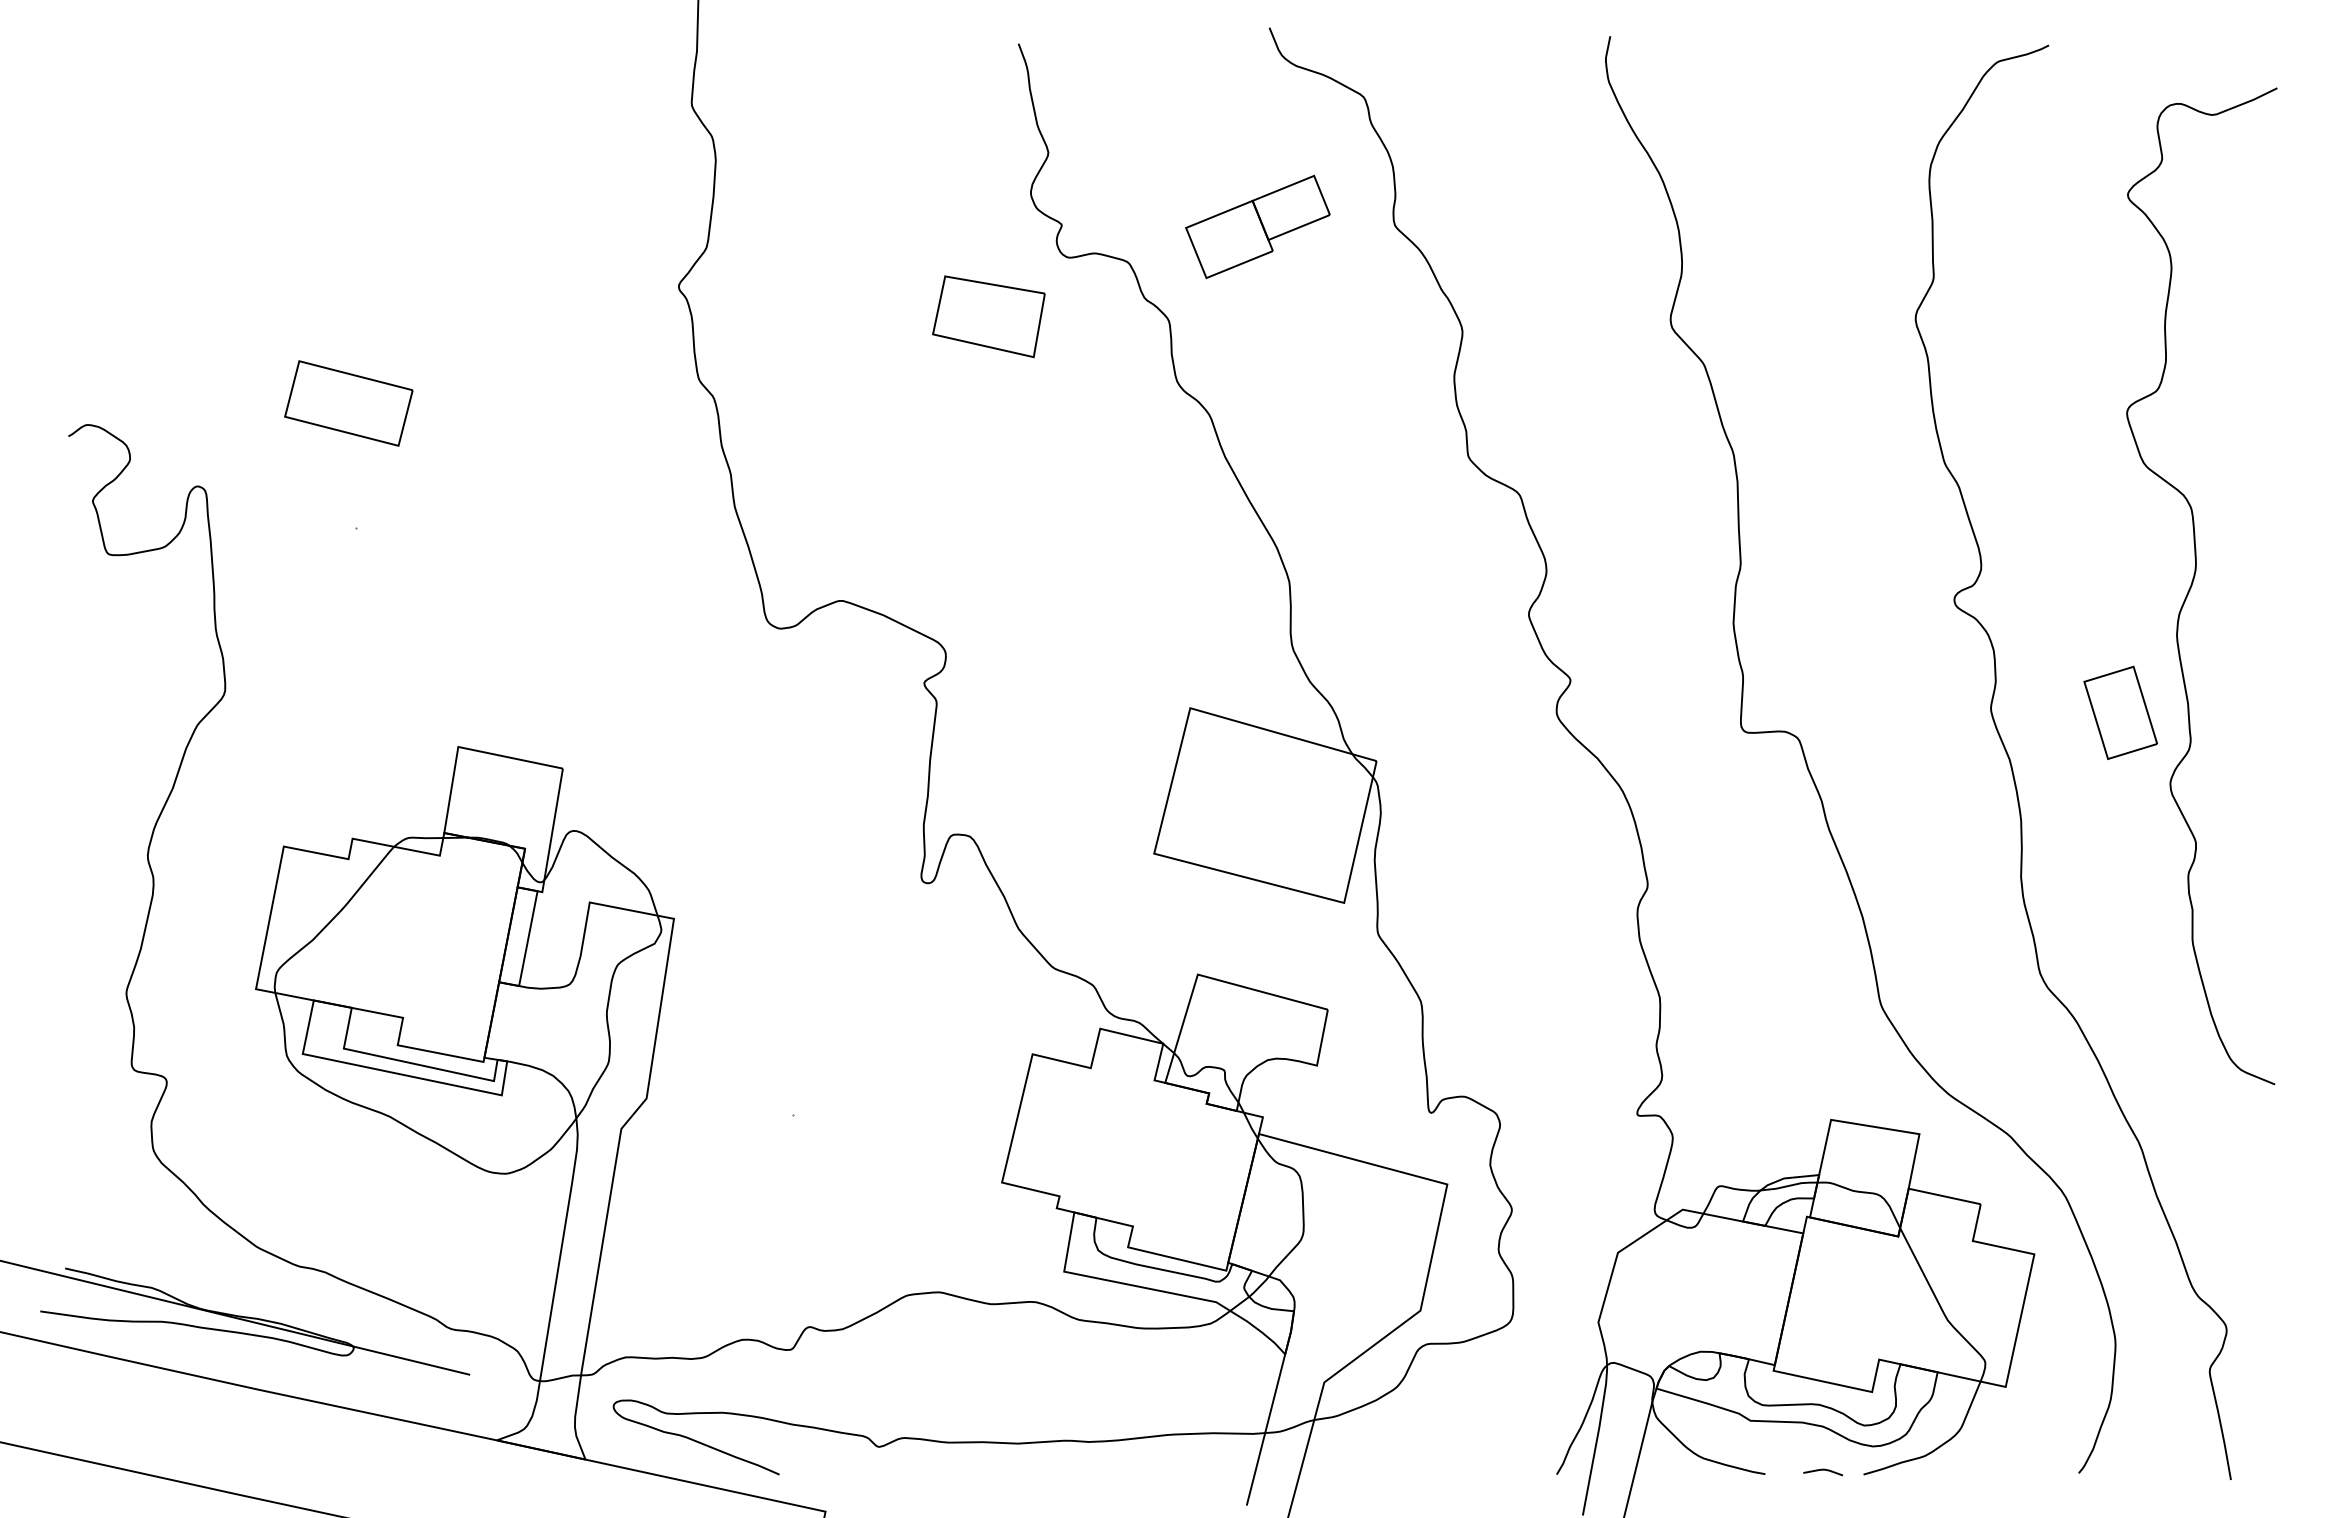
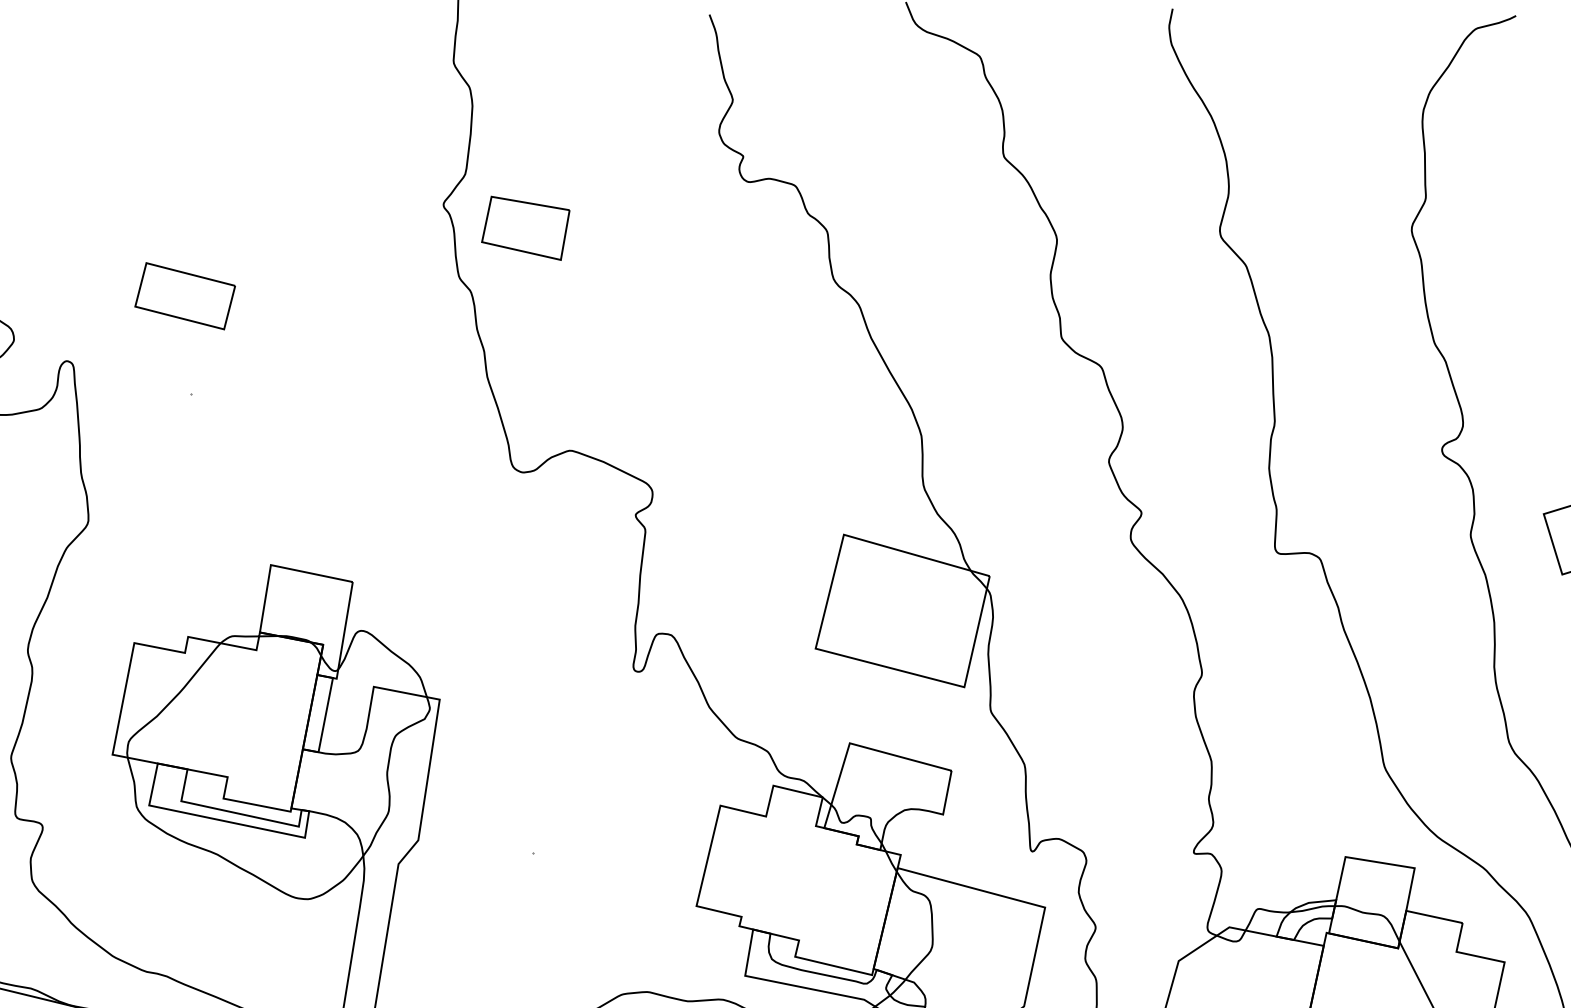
part: (1257, 226) -> (896, 157), removed
part: (988, 316) -> (525, 228), moved

